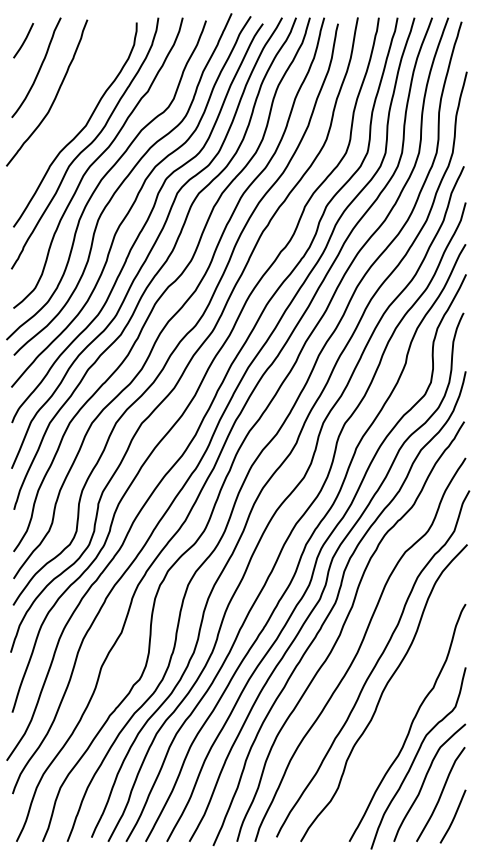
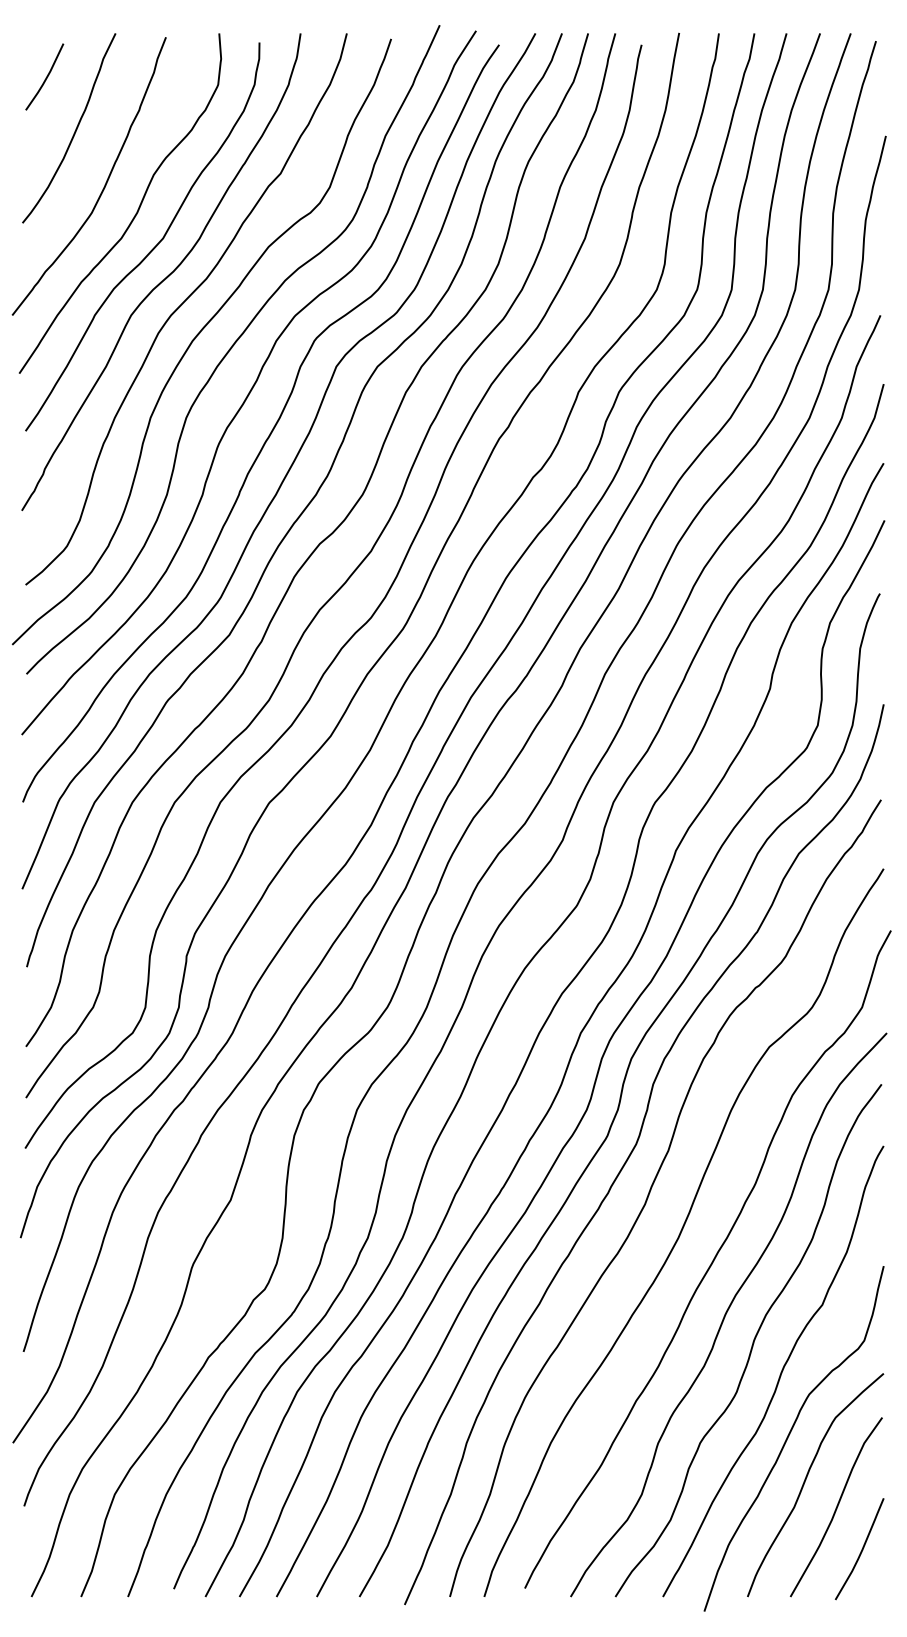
curve: (71, 111) -> (135, 211), added
curve: (396, 706) -> (752, 1340), added

